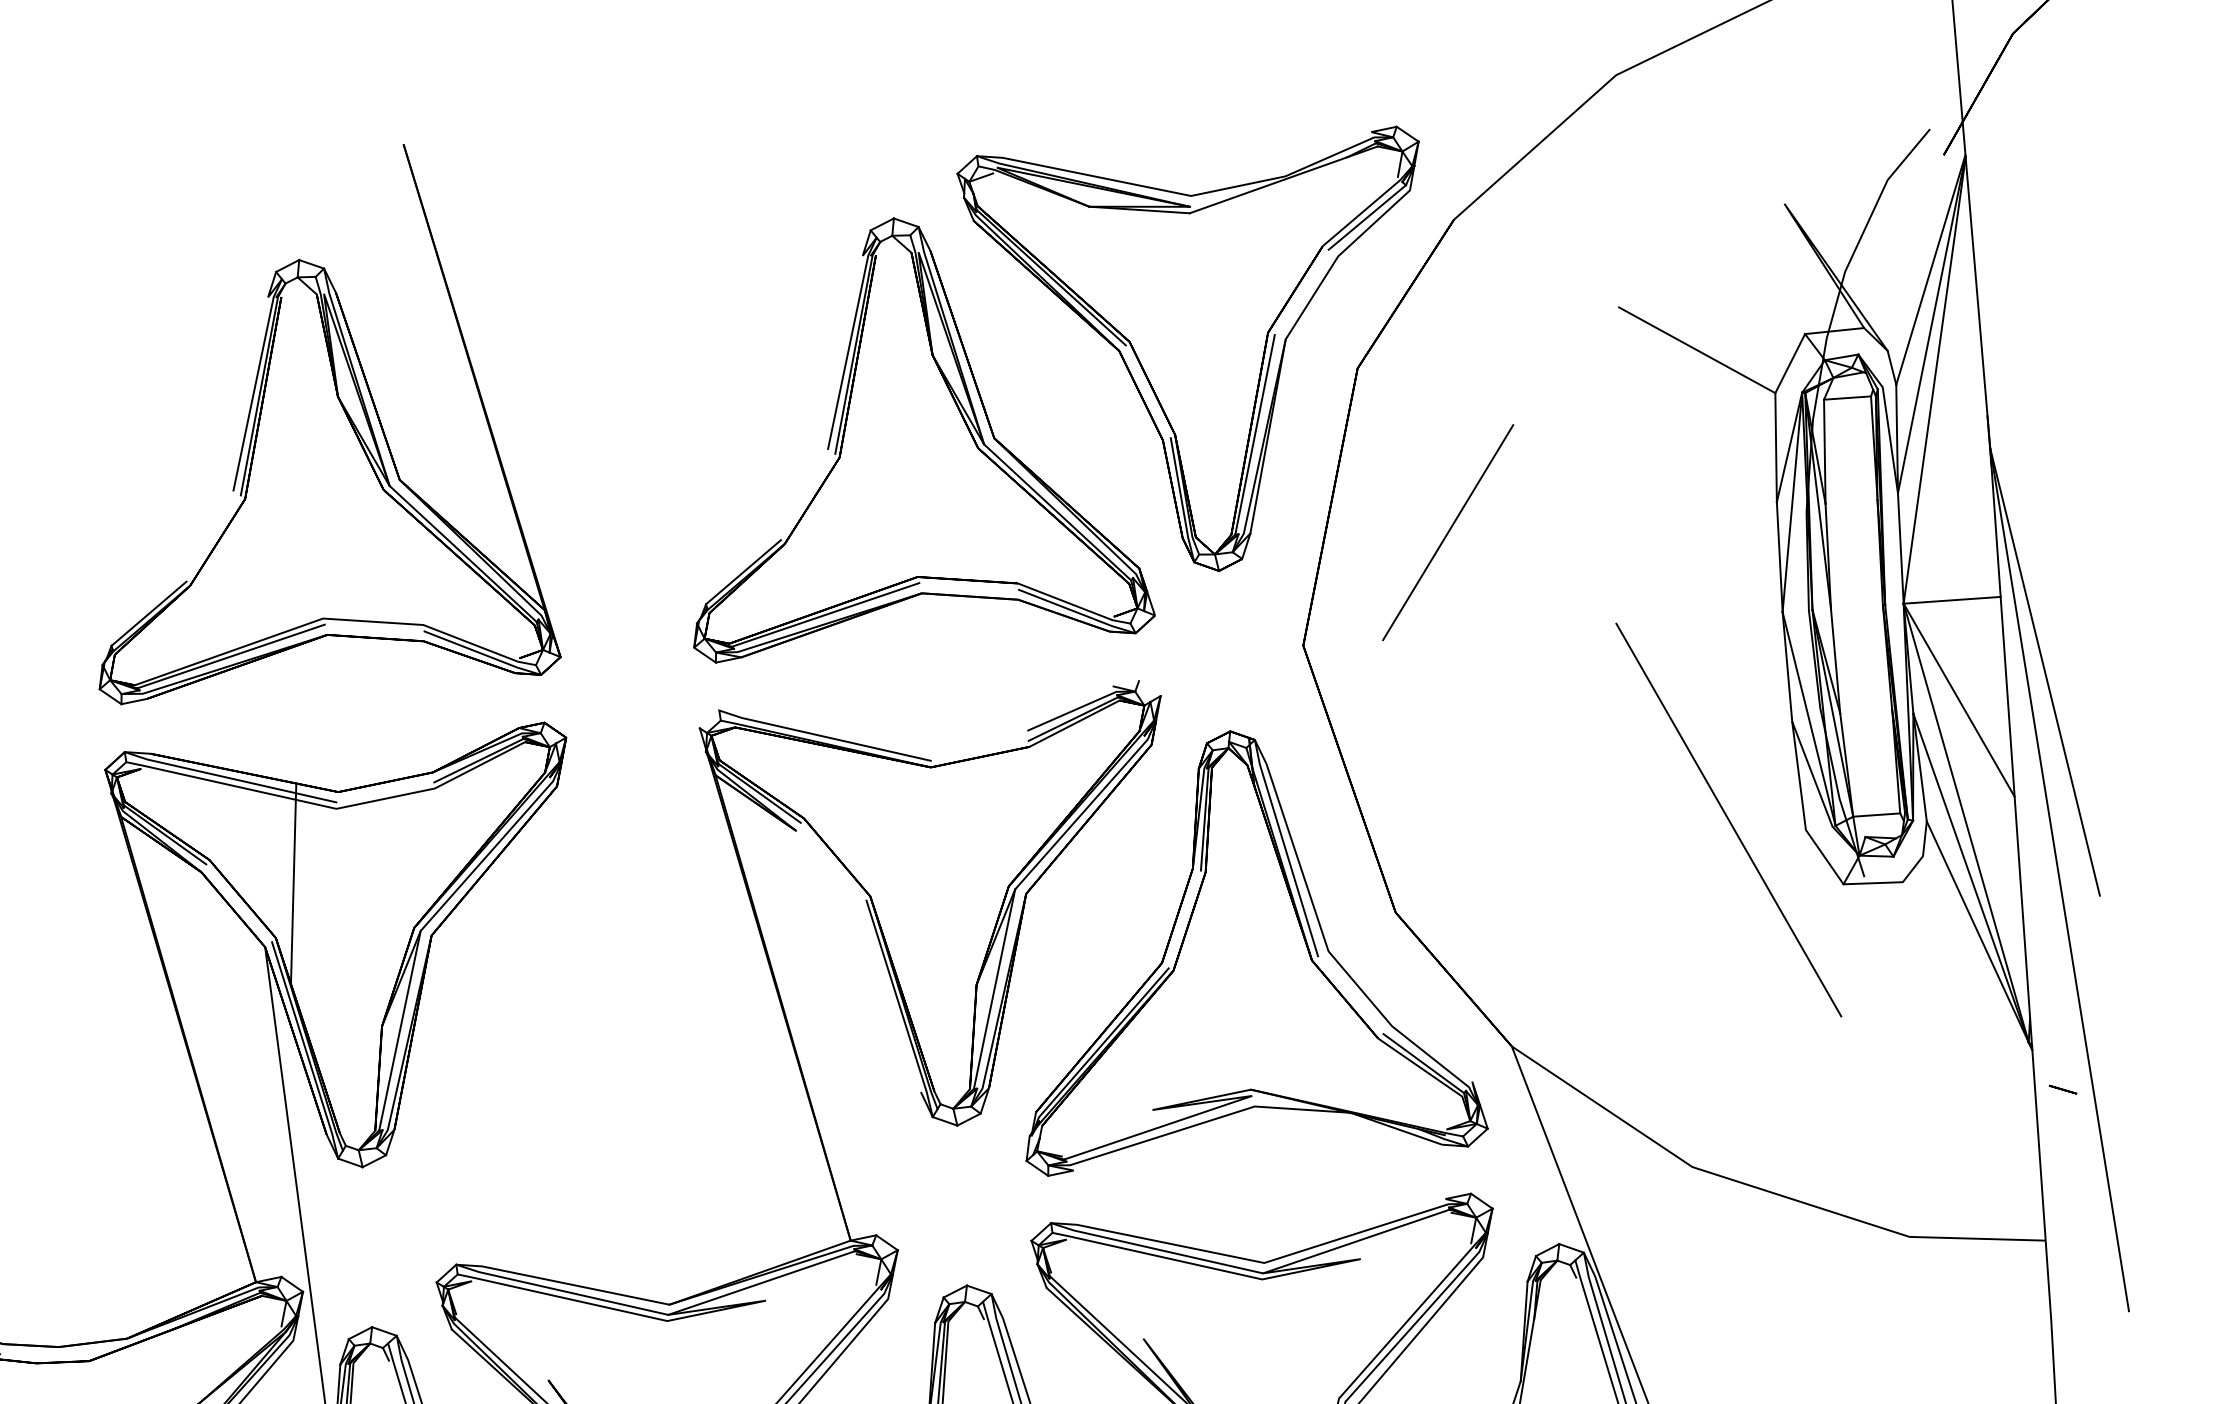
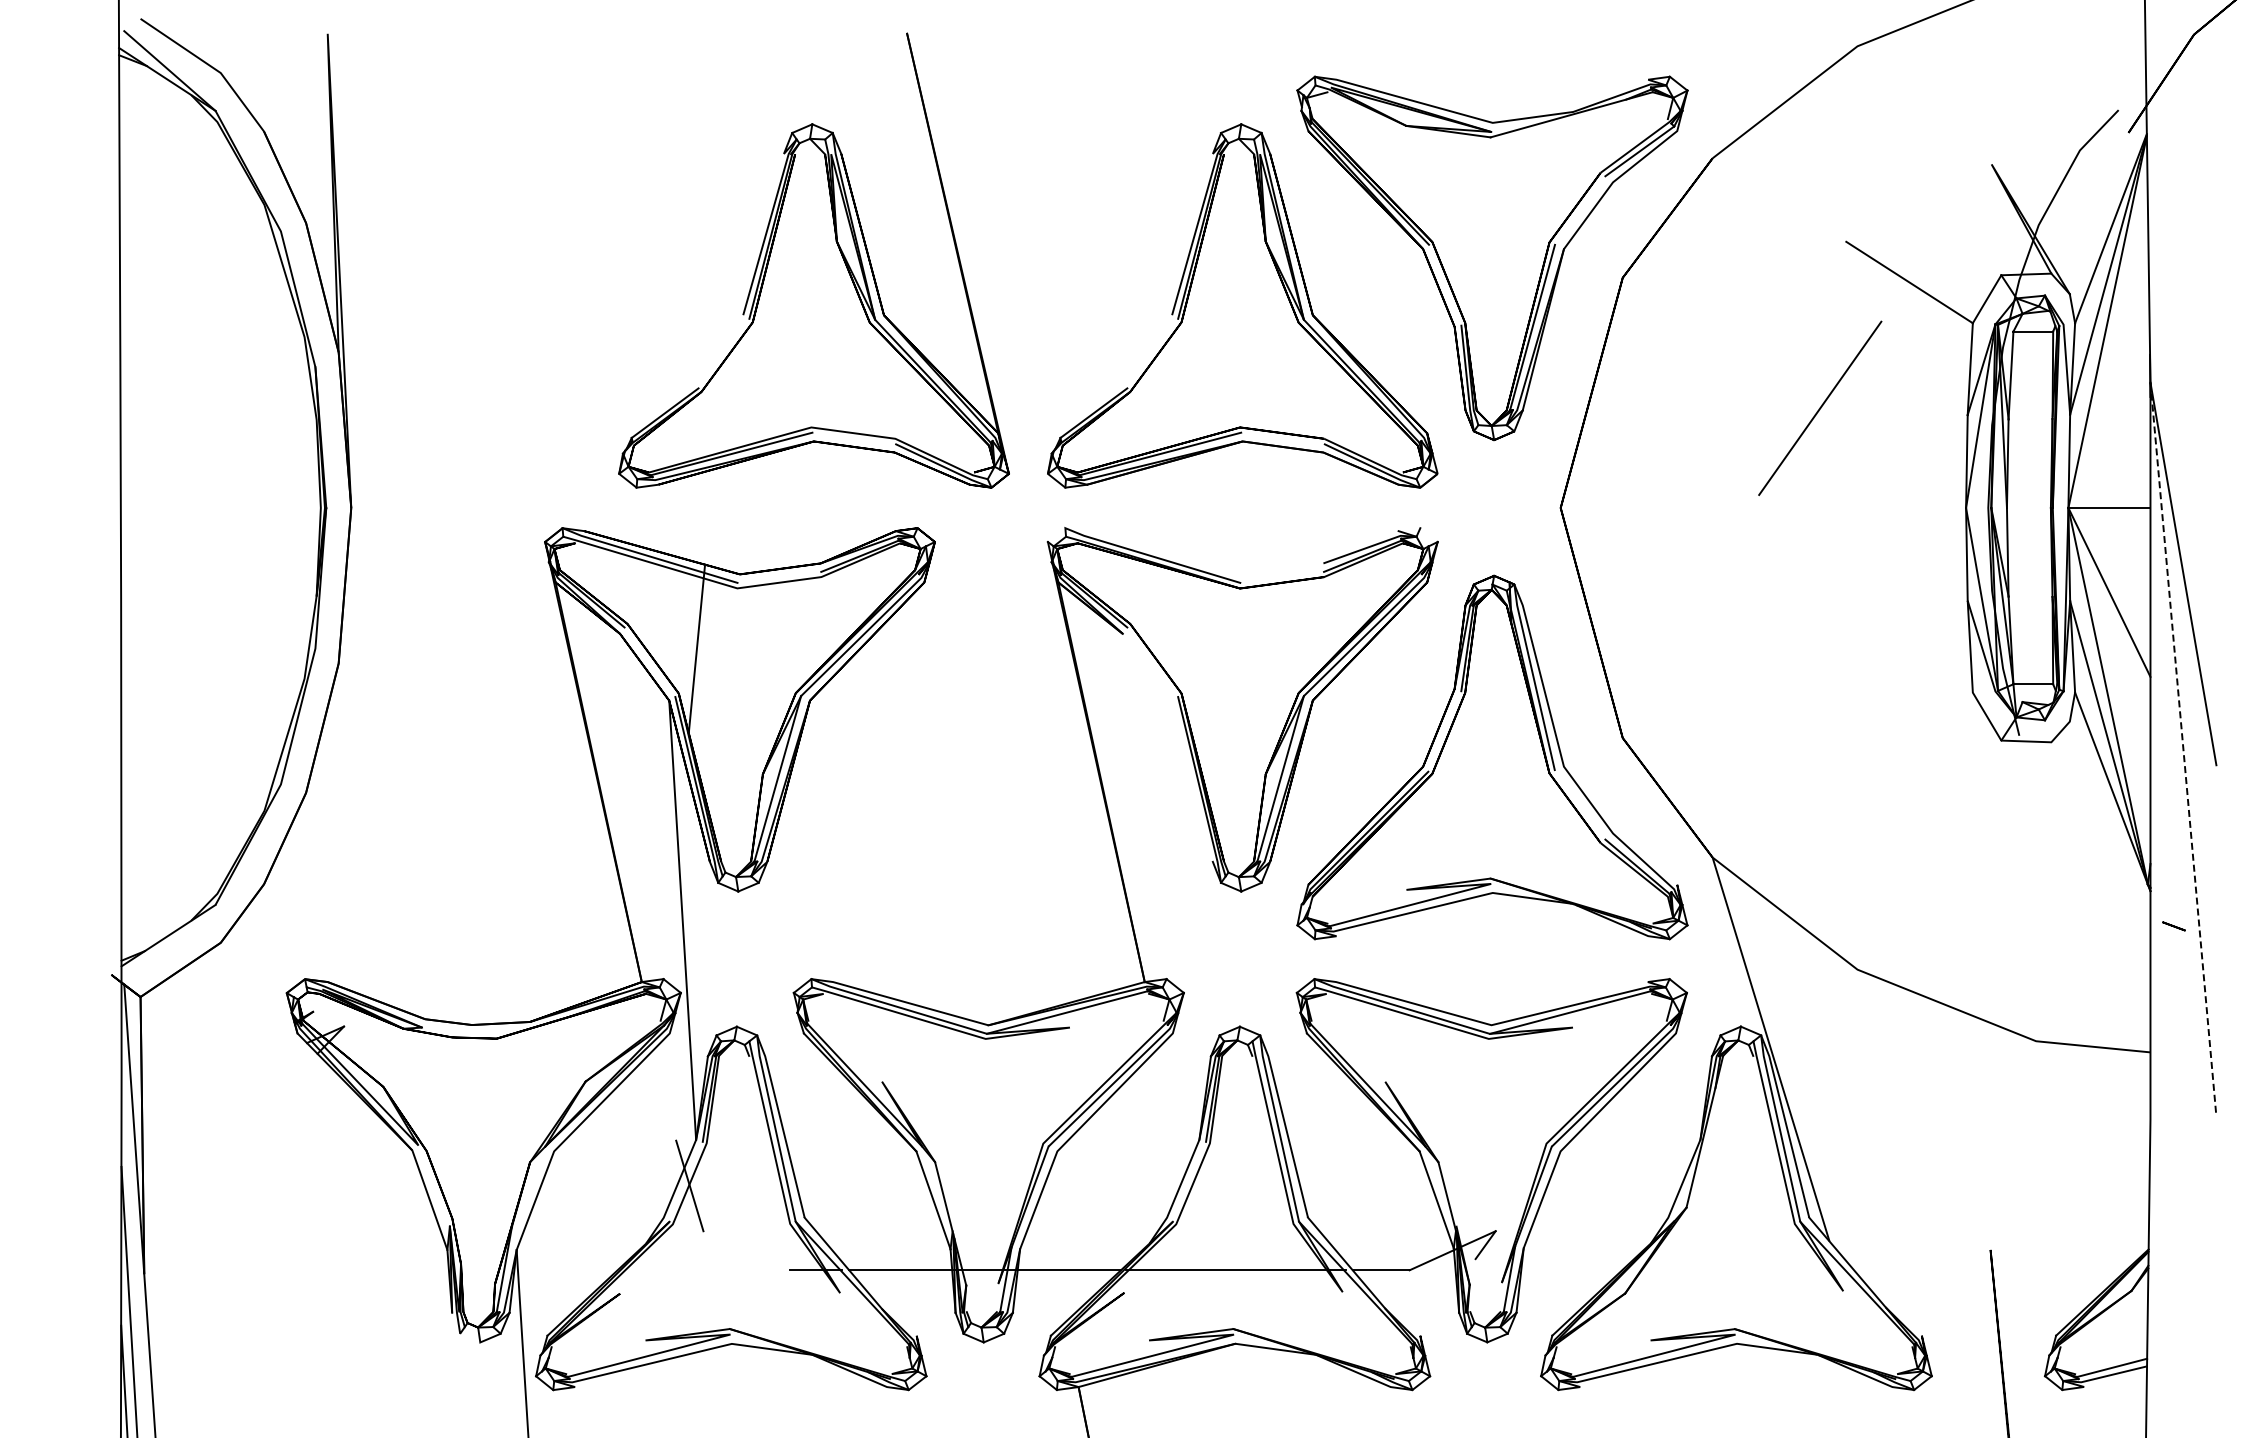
part: (311, 420) -> (813, 260), moved
line: (1448, 531) -> (1820, 407), moved
line: (1728, 819) -> (1908, 679), removed
line: (2059, 880) -> (2183, 750), solid -> dashed

